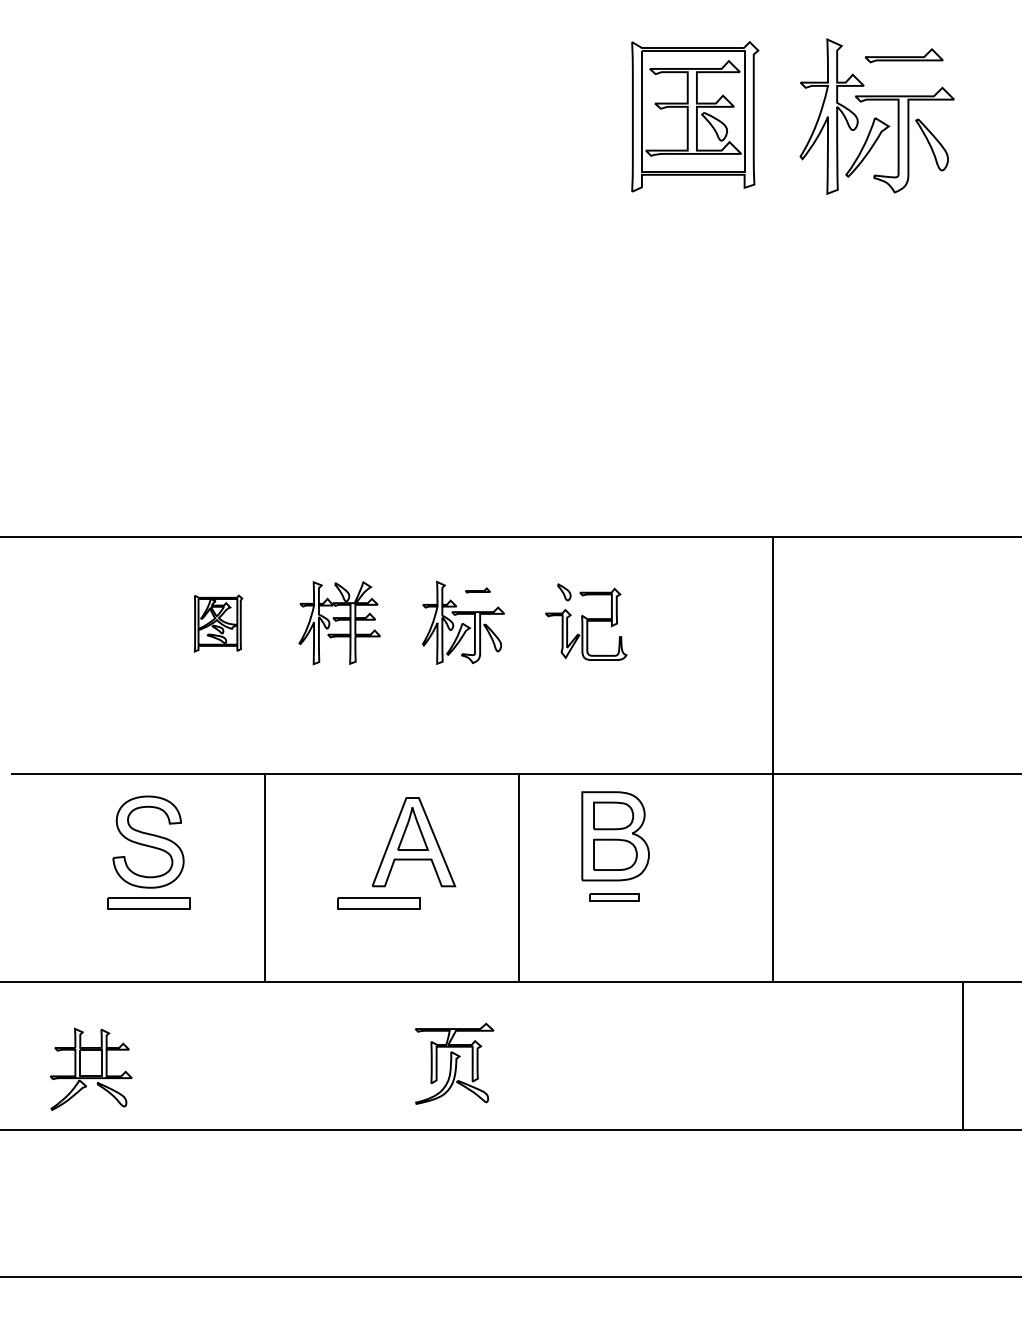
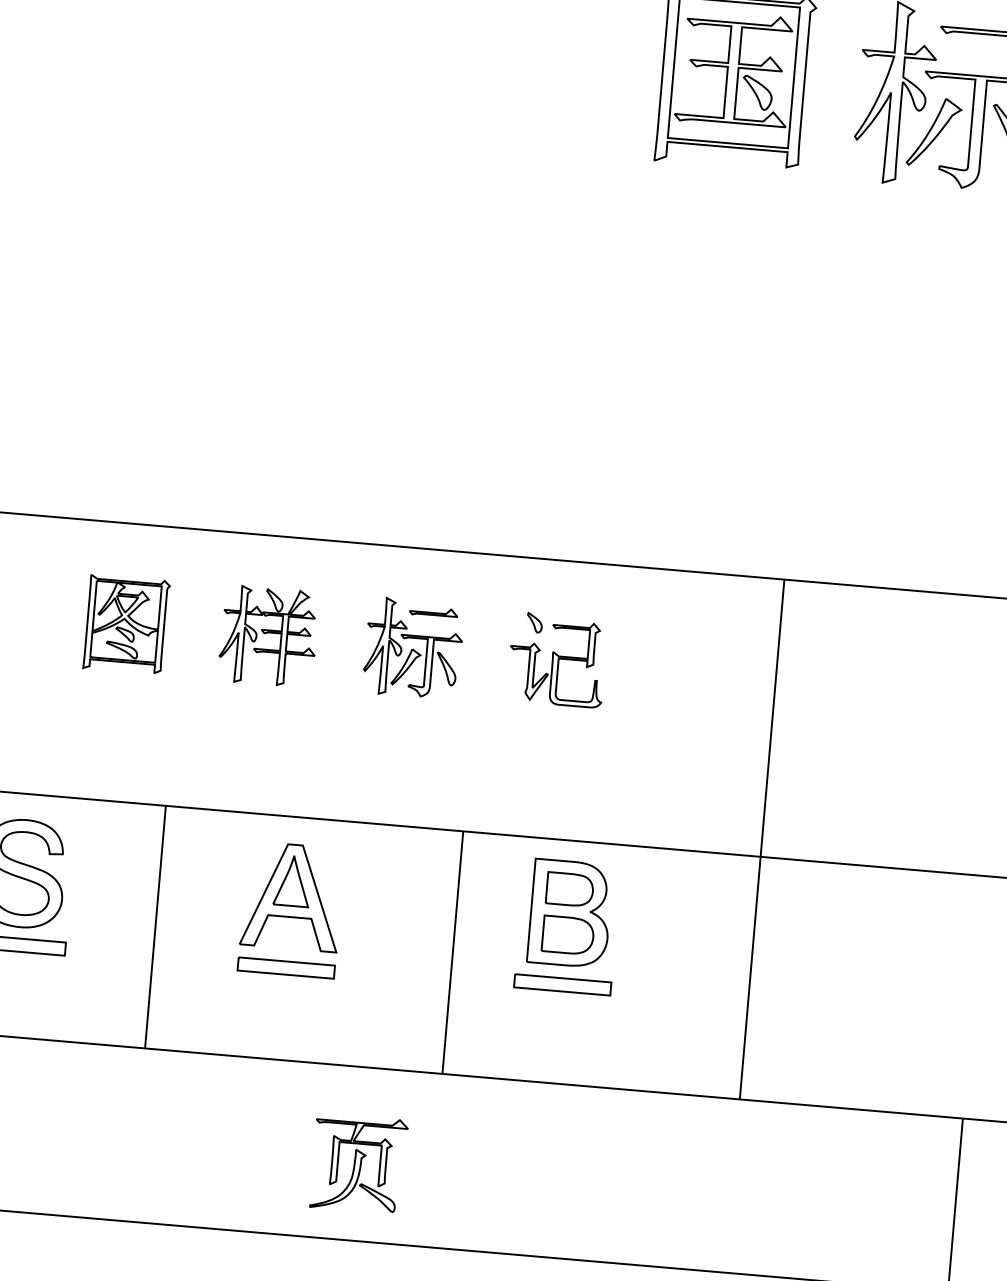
part: (477, 590) -> (433, 612), size x1.67
part: (218, 623) -> (126, 624), size x1.43
part: (413, 842) -> (292, 897), moved
part: (614, 897) -> (562, 985), size x1.67

